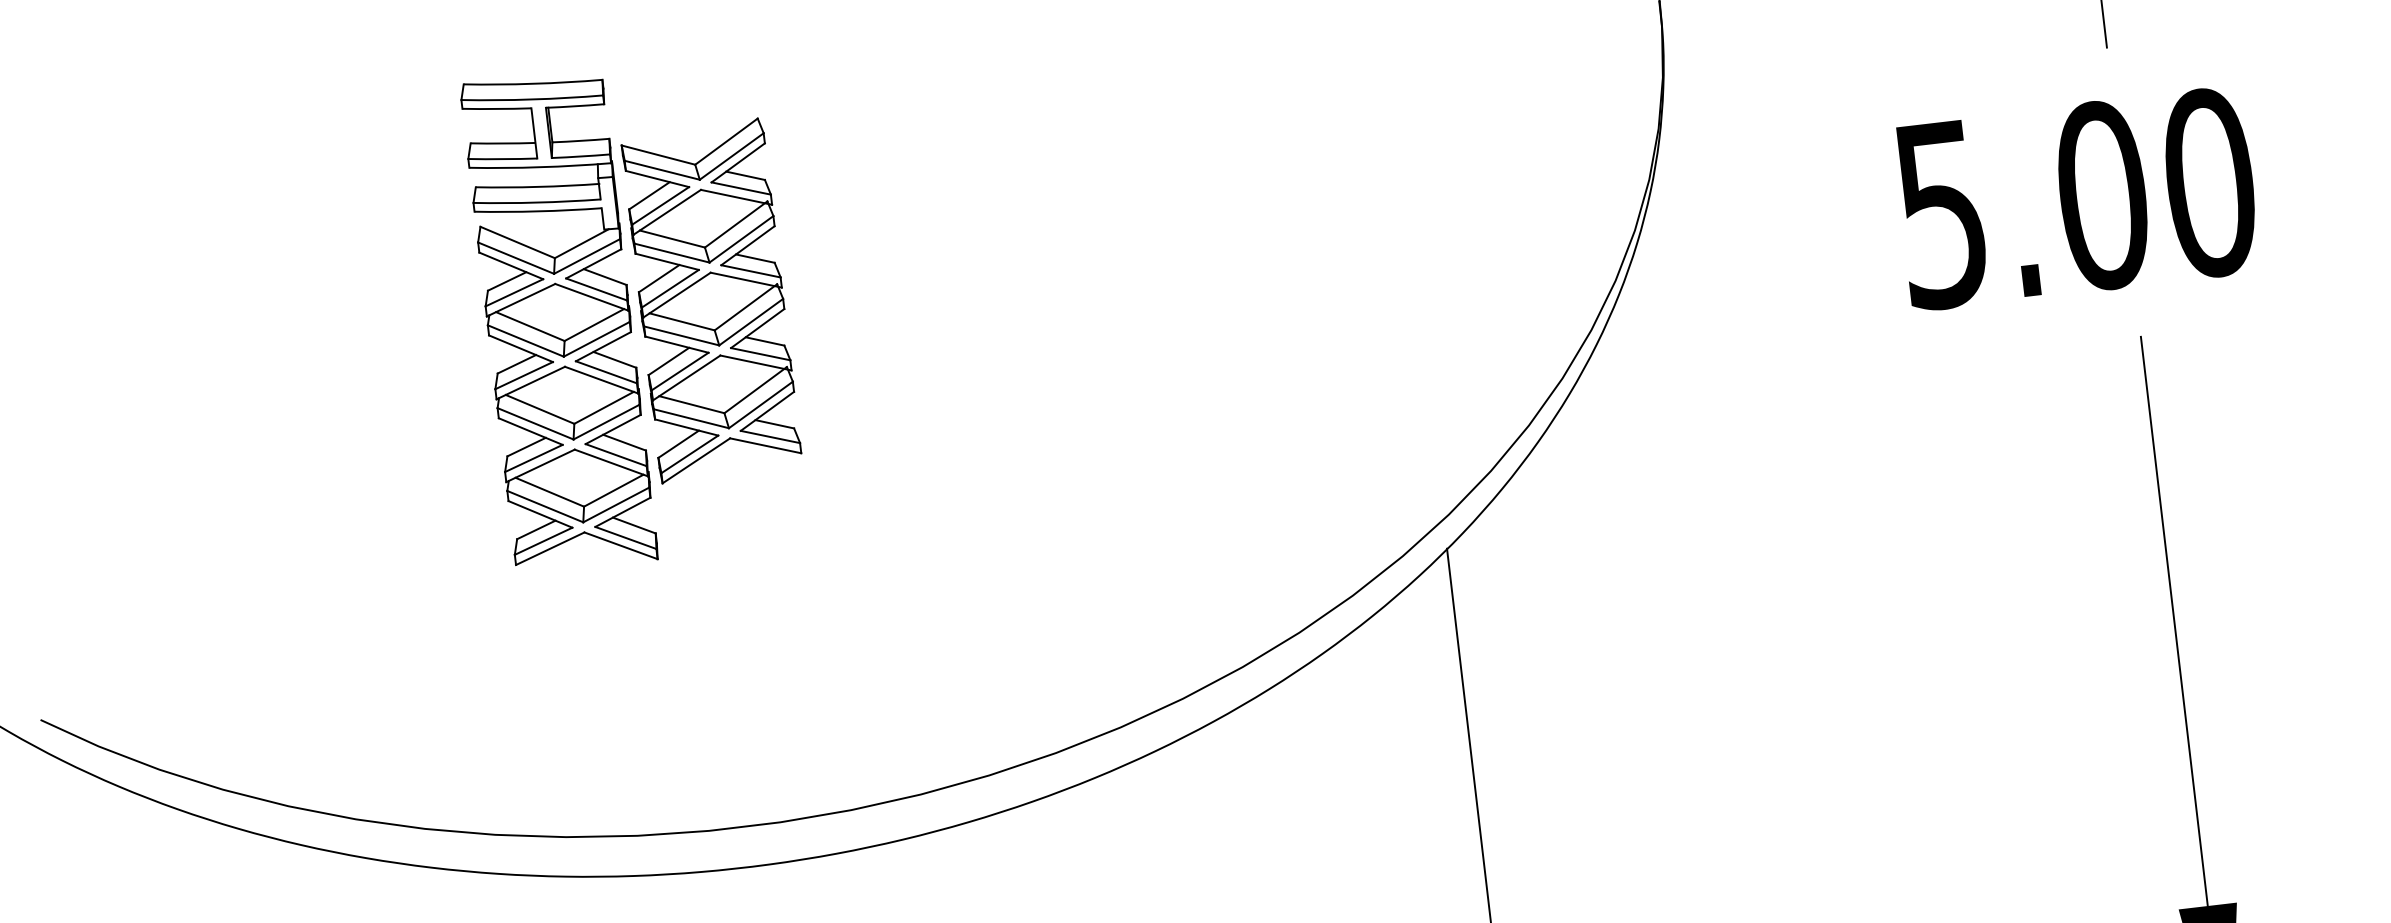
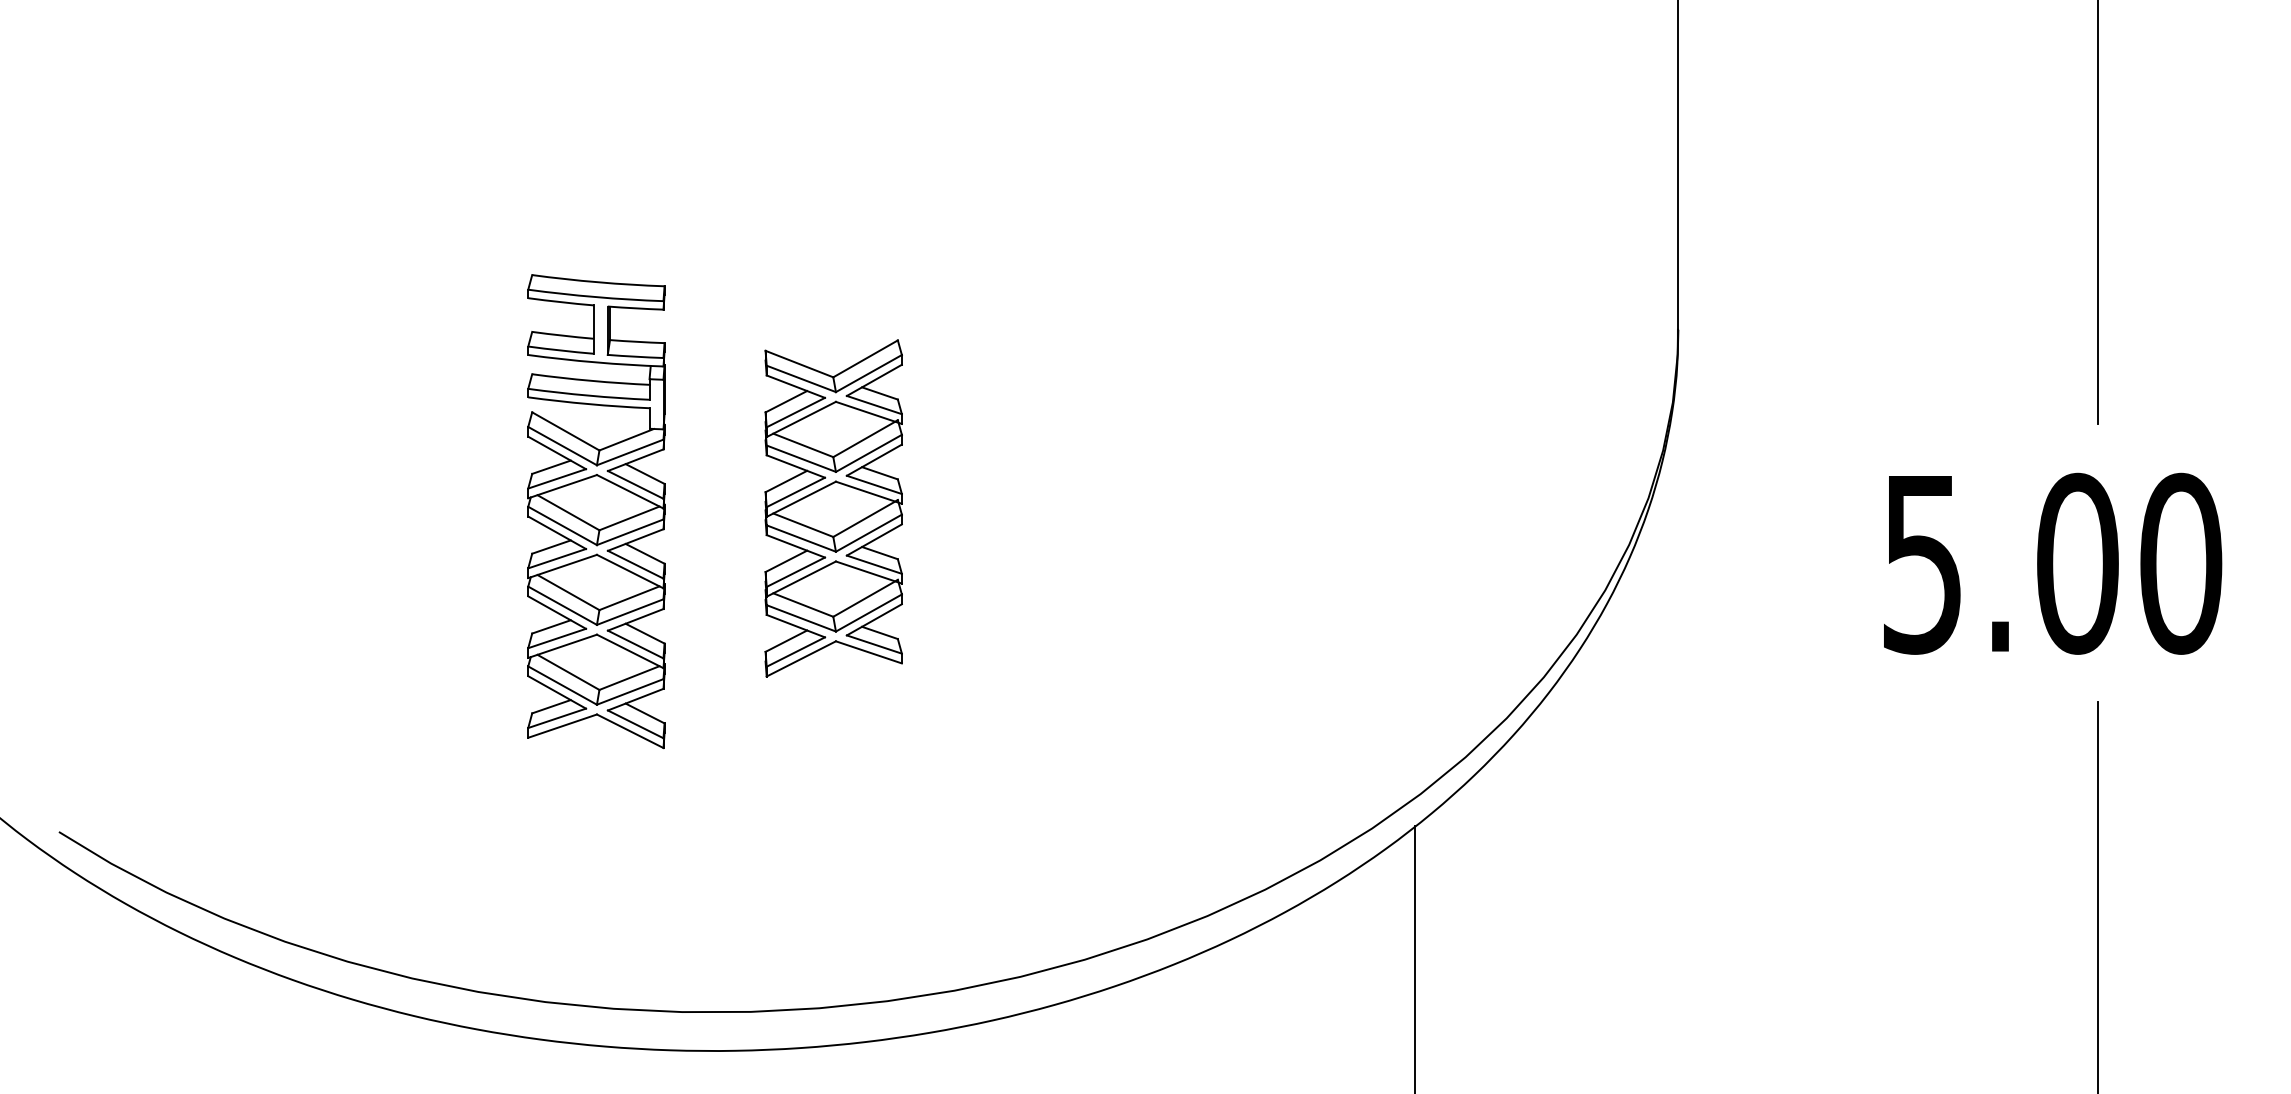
part: (711, 300) -> (833, 508), moved

